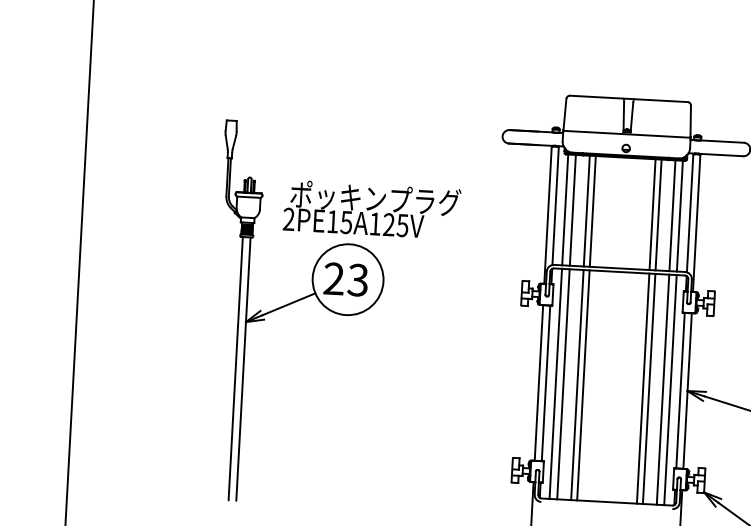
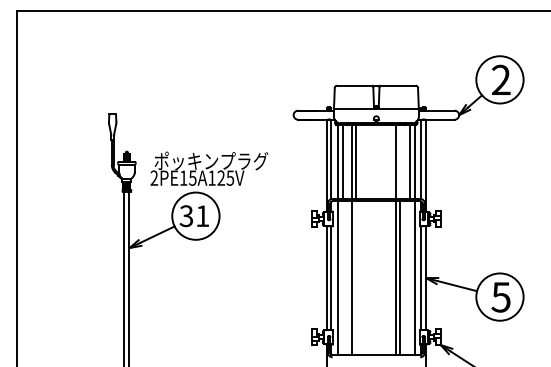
line: (658, 214) -> (400, 161), removed
text: (345, 280) -> (194, 216), 23 -> 31
line: (564, 383) -> (343, 277), removed
line: (583, 384) -> (356, 277), removed
line: (662, 388) -> (409, 277), removed

